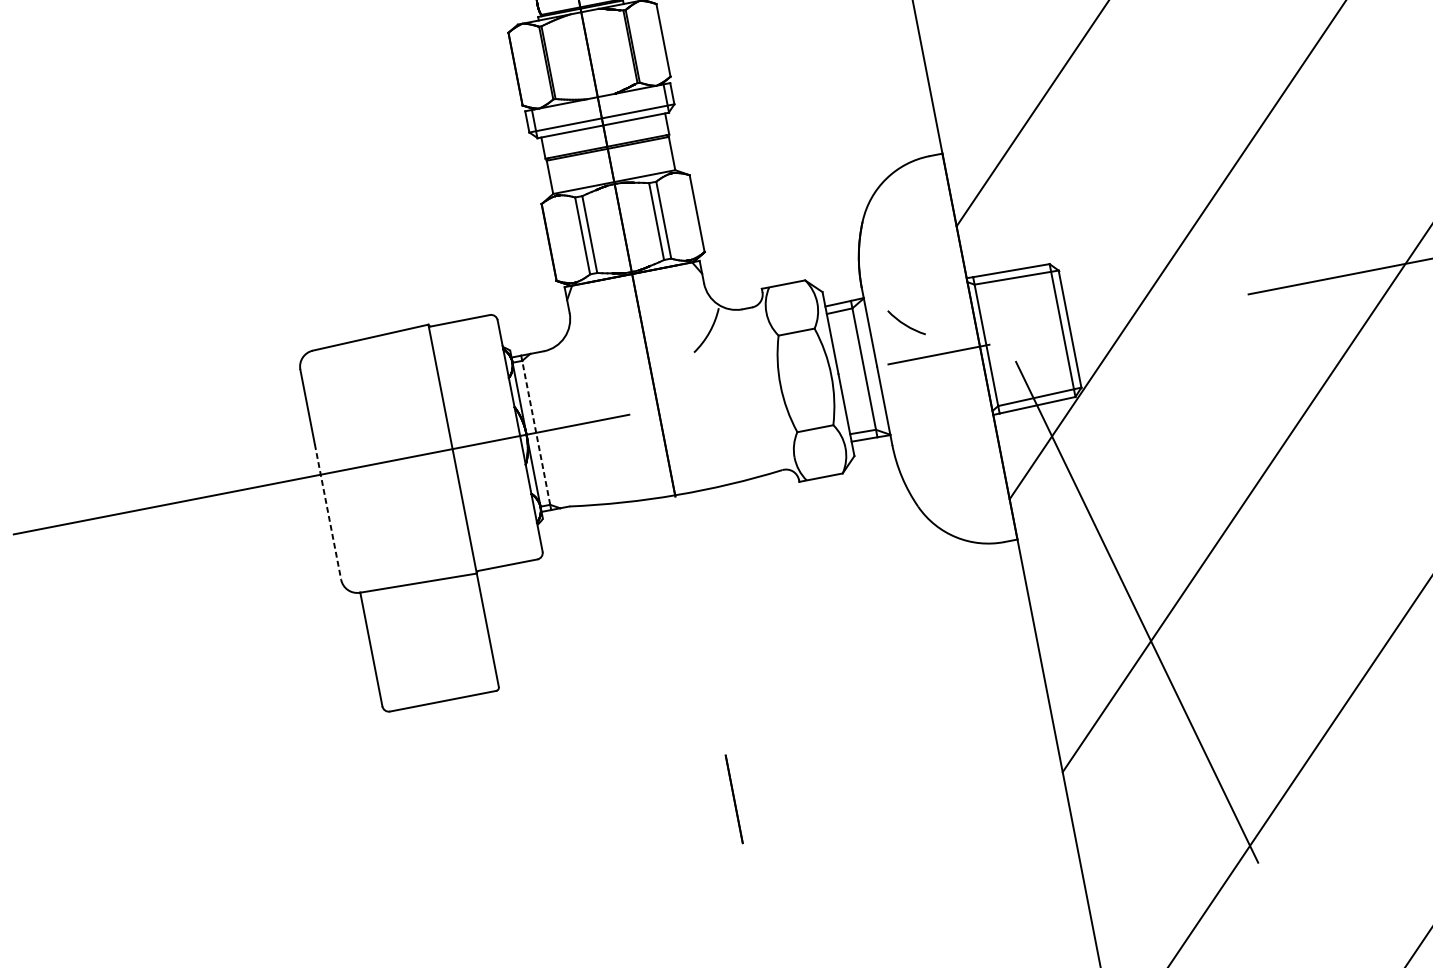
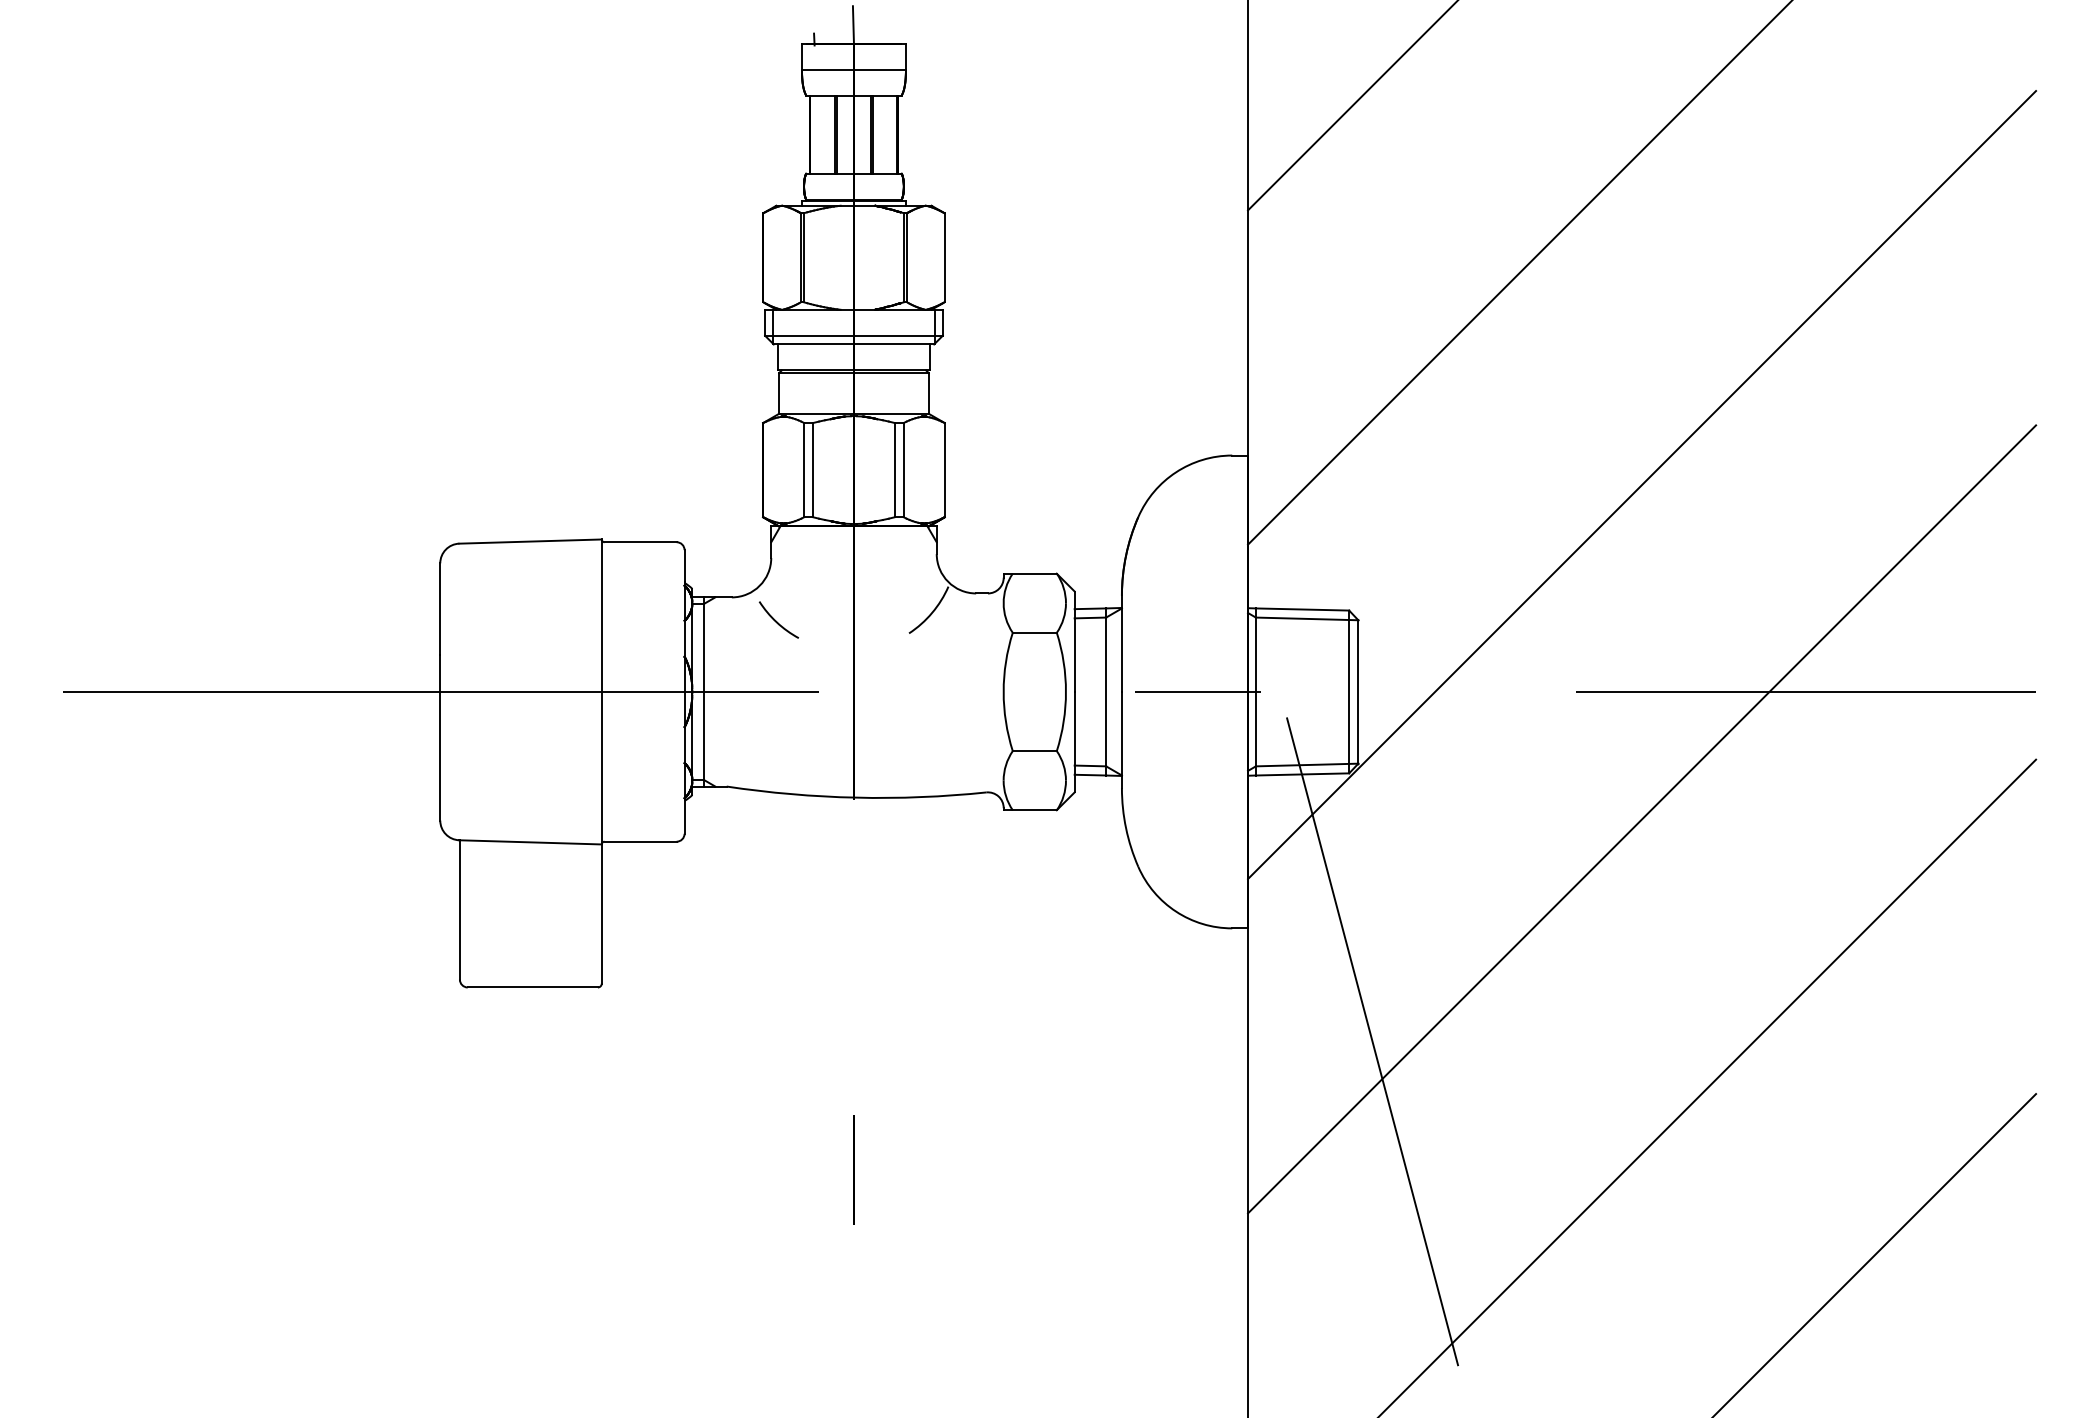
arc: (904, 323) -> (776, 620), moved
line: (536, 432) -> (704, 691), dashed -> solid
line: (328, 512) -> (440, 738), dashed -> solid

